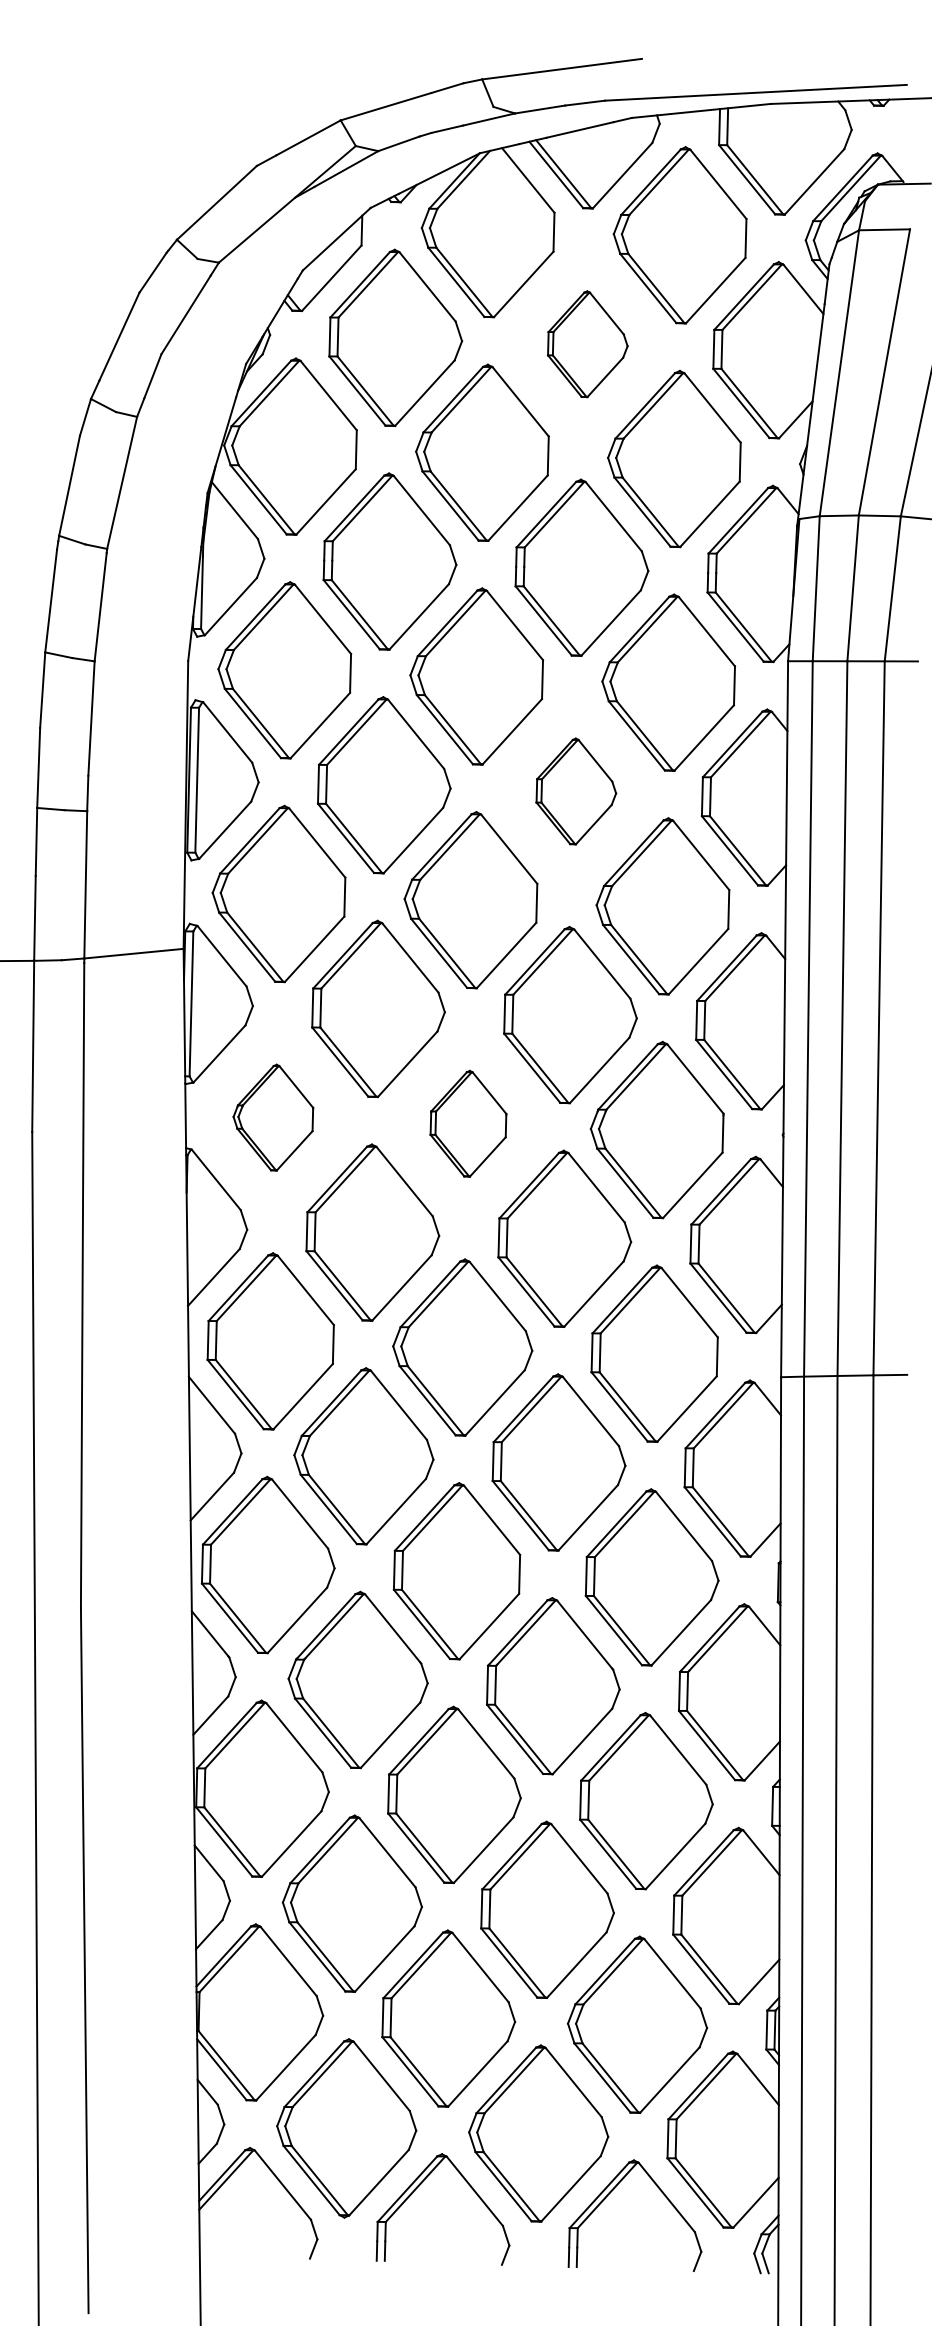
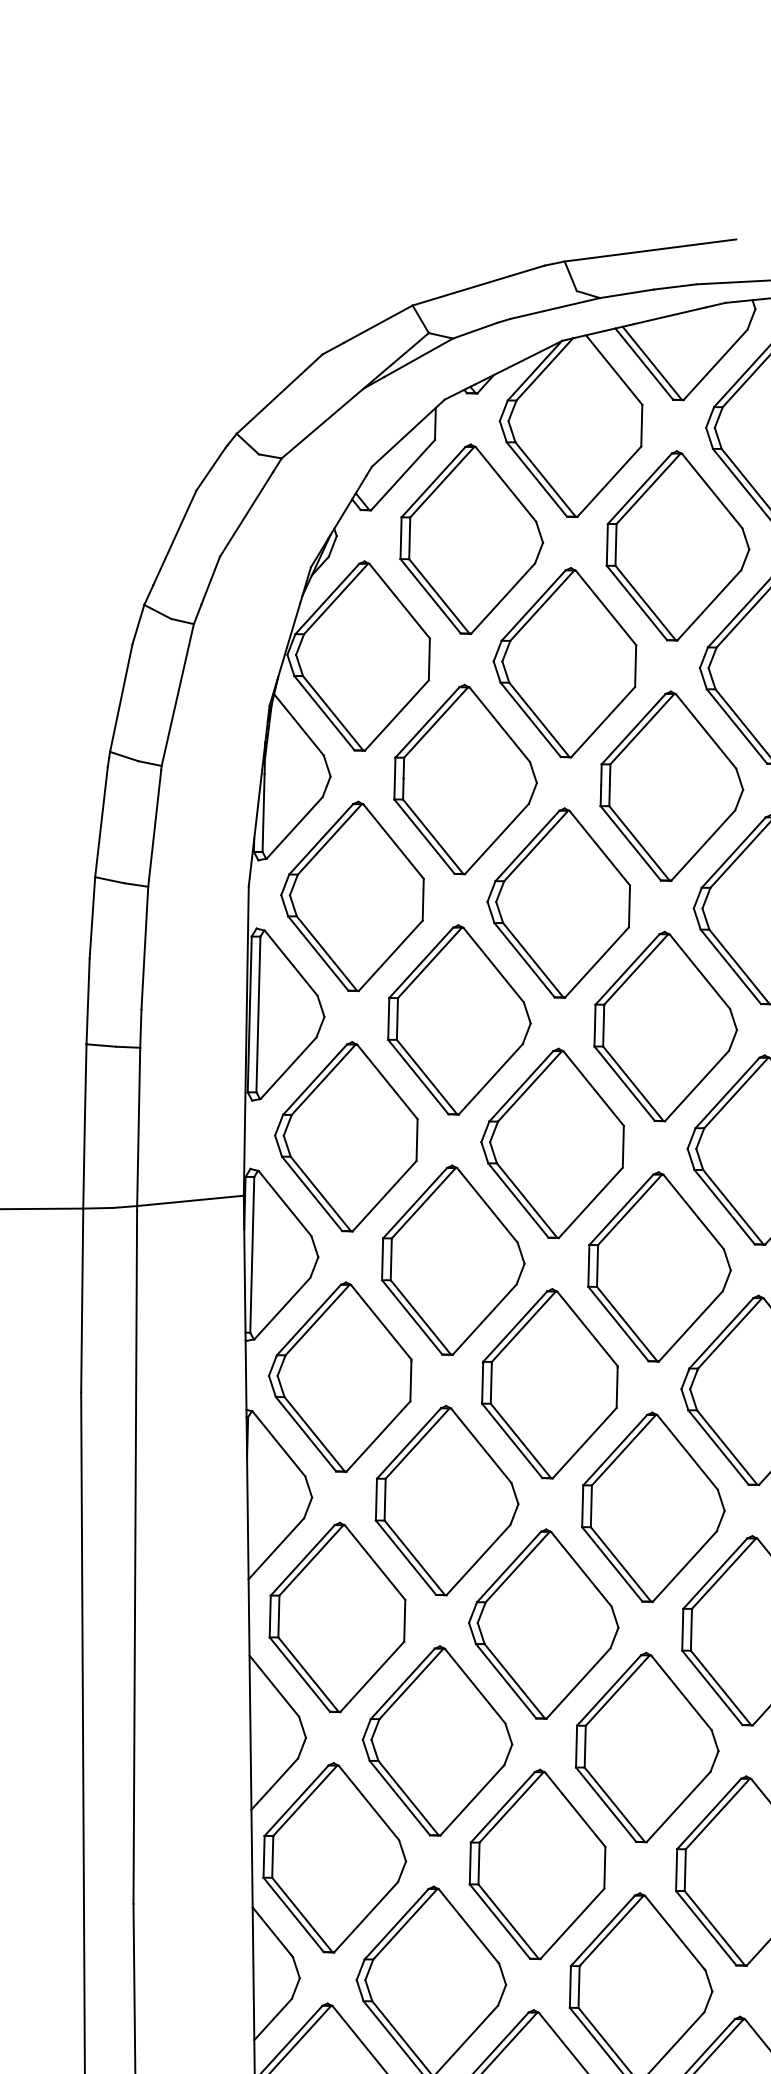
part: (587, 344) -> (677, 546), size x1.67
part: (576, 791) -> (665, 1026), size x1.67
part: (273, 1117) -> (340, 1376), size x1.67
part: (468, 1123) -> (549, 1383), size x1.67

